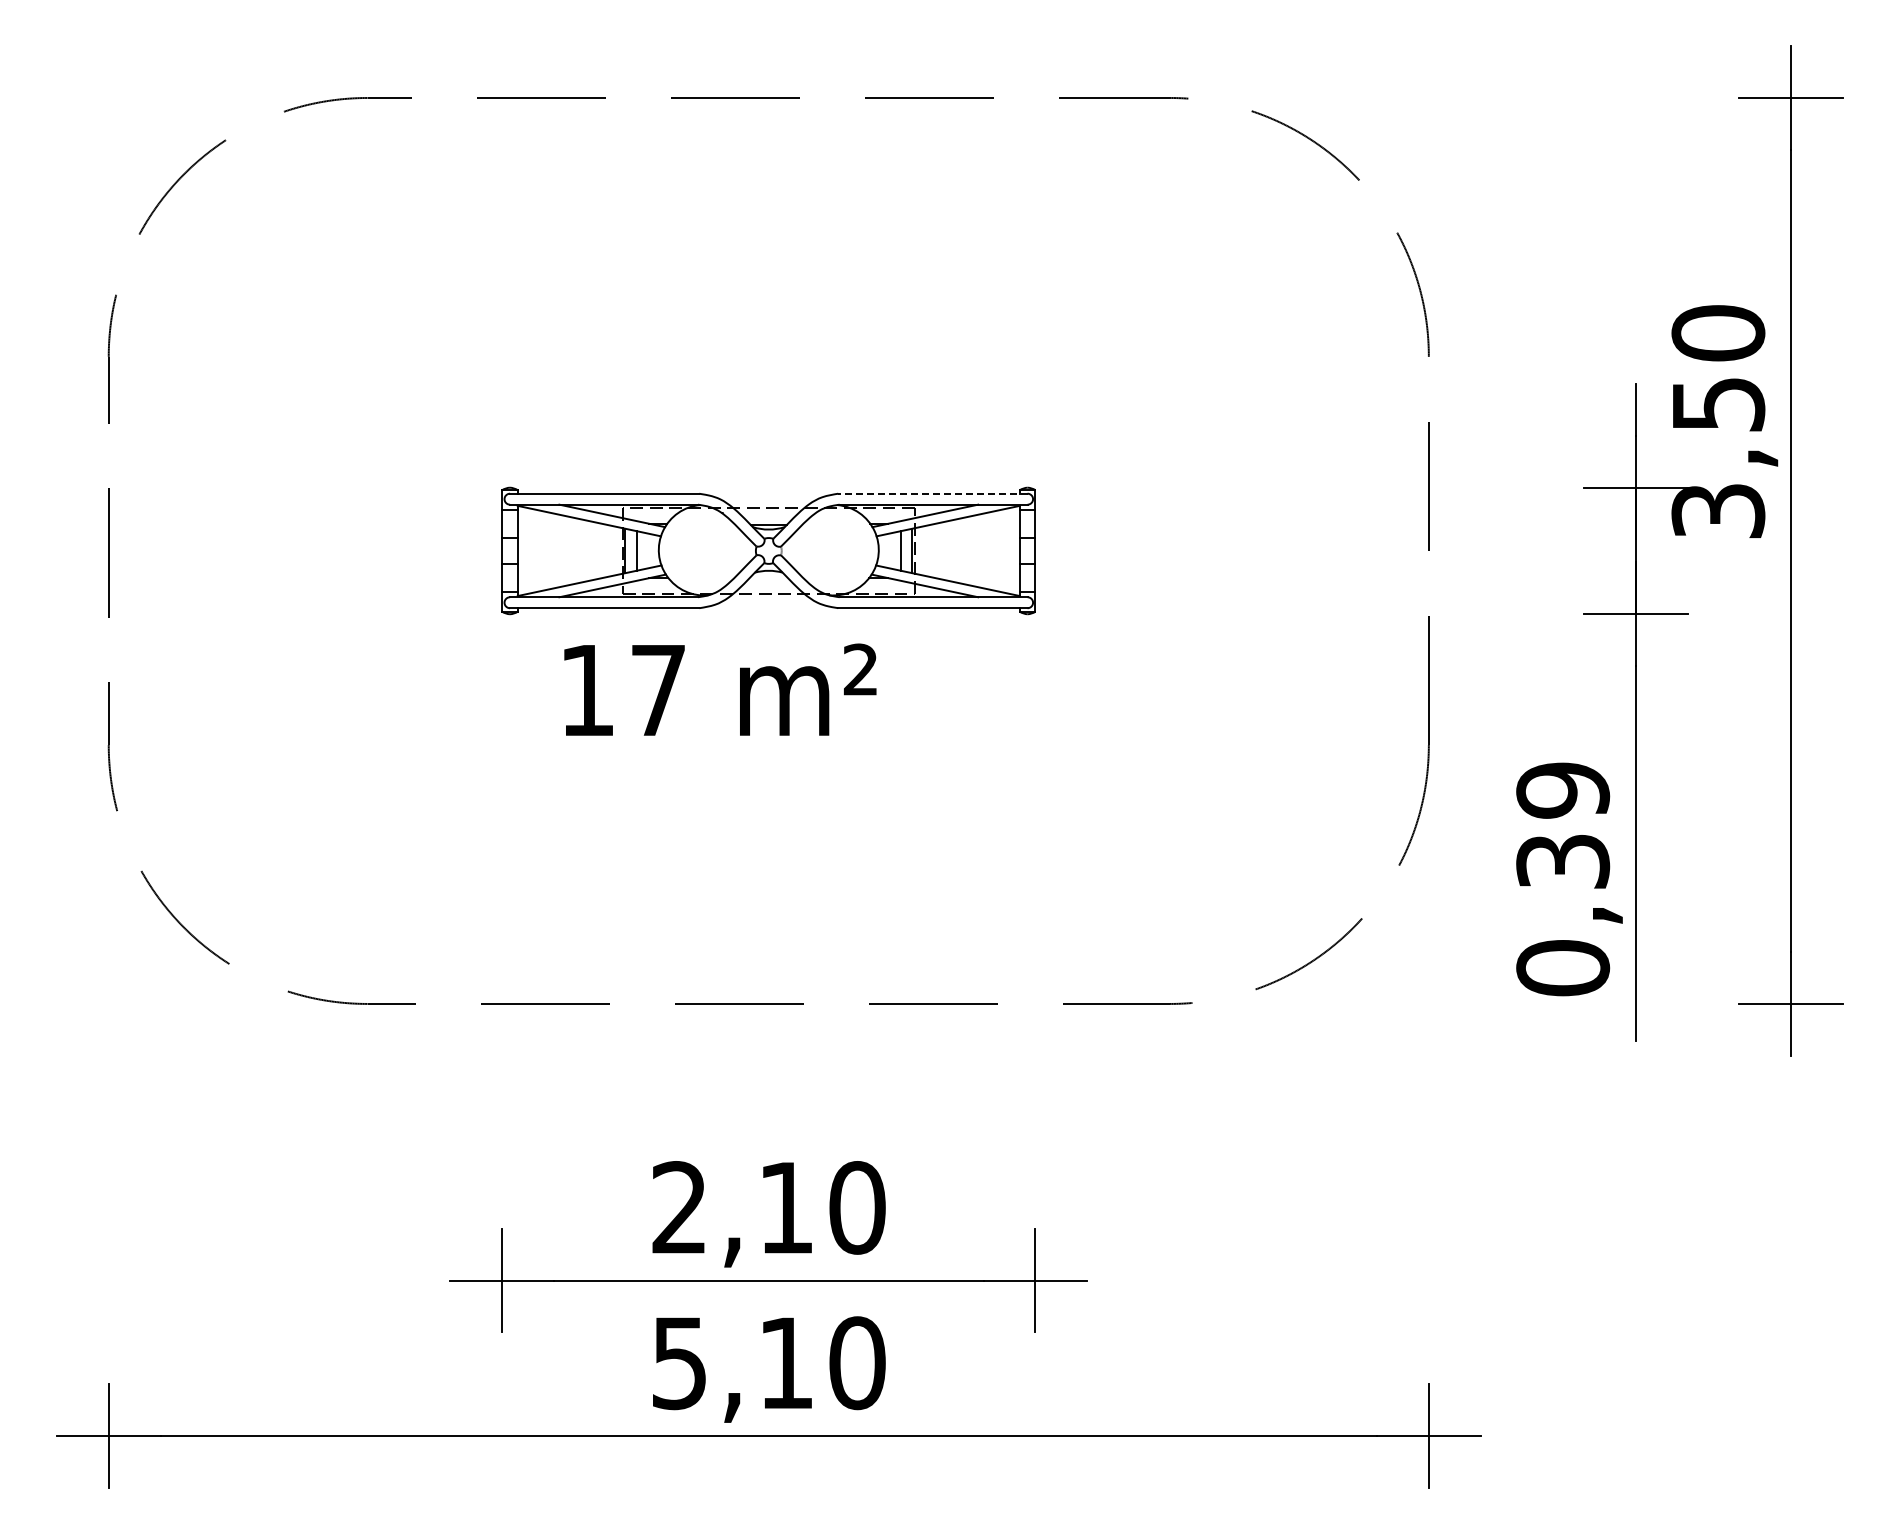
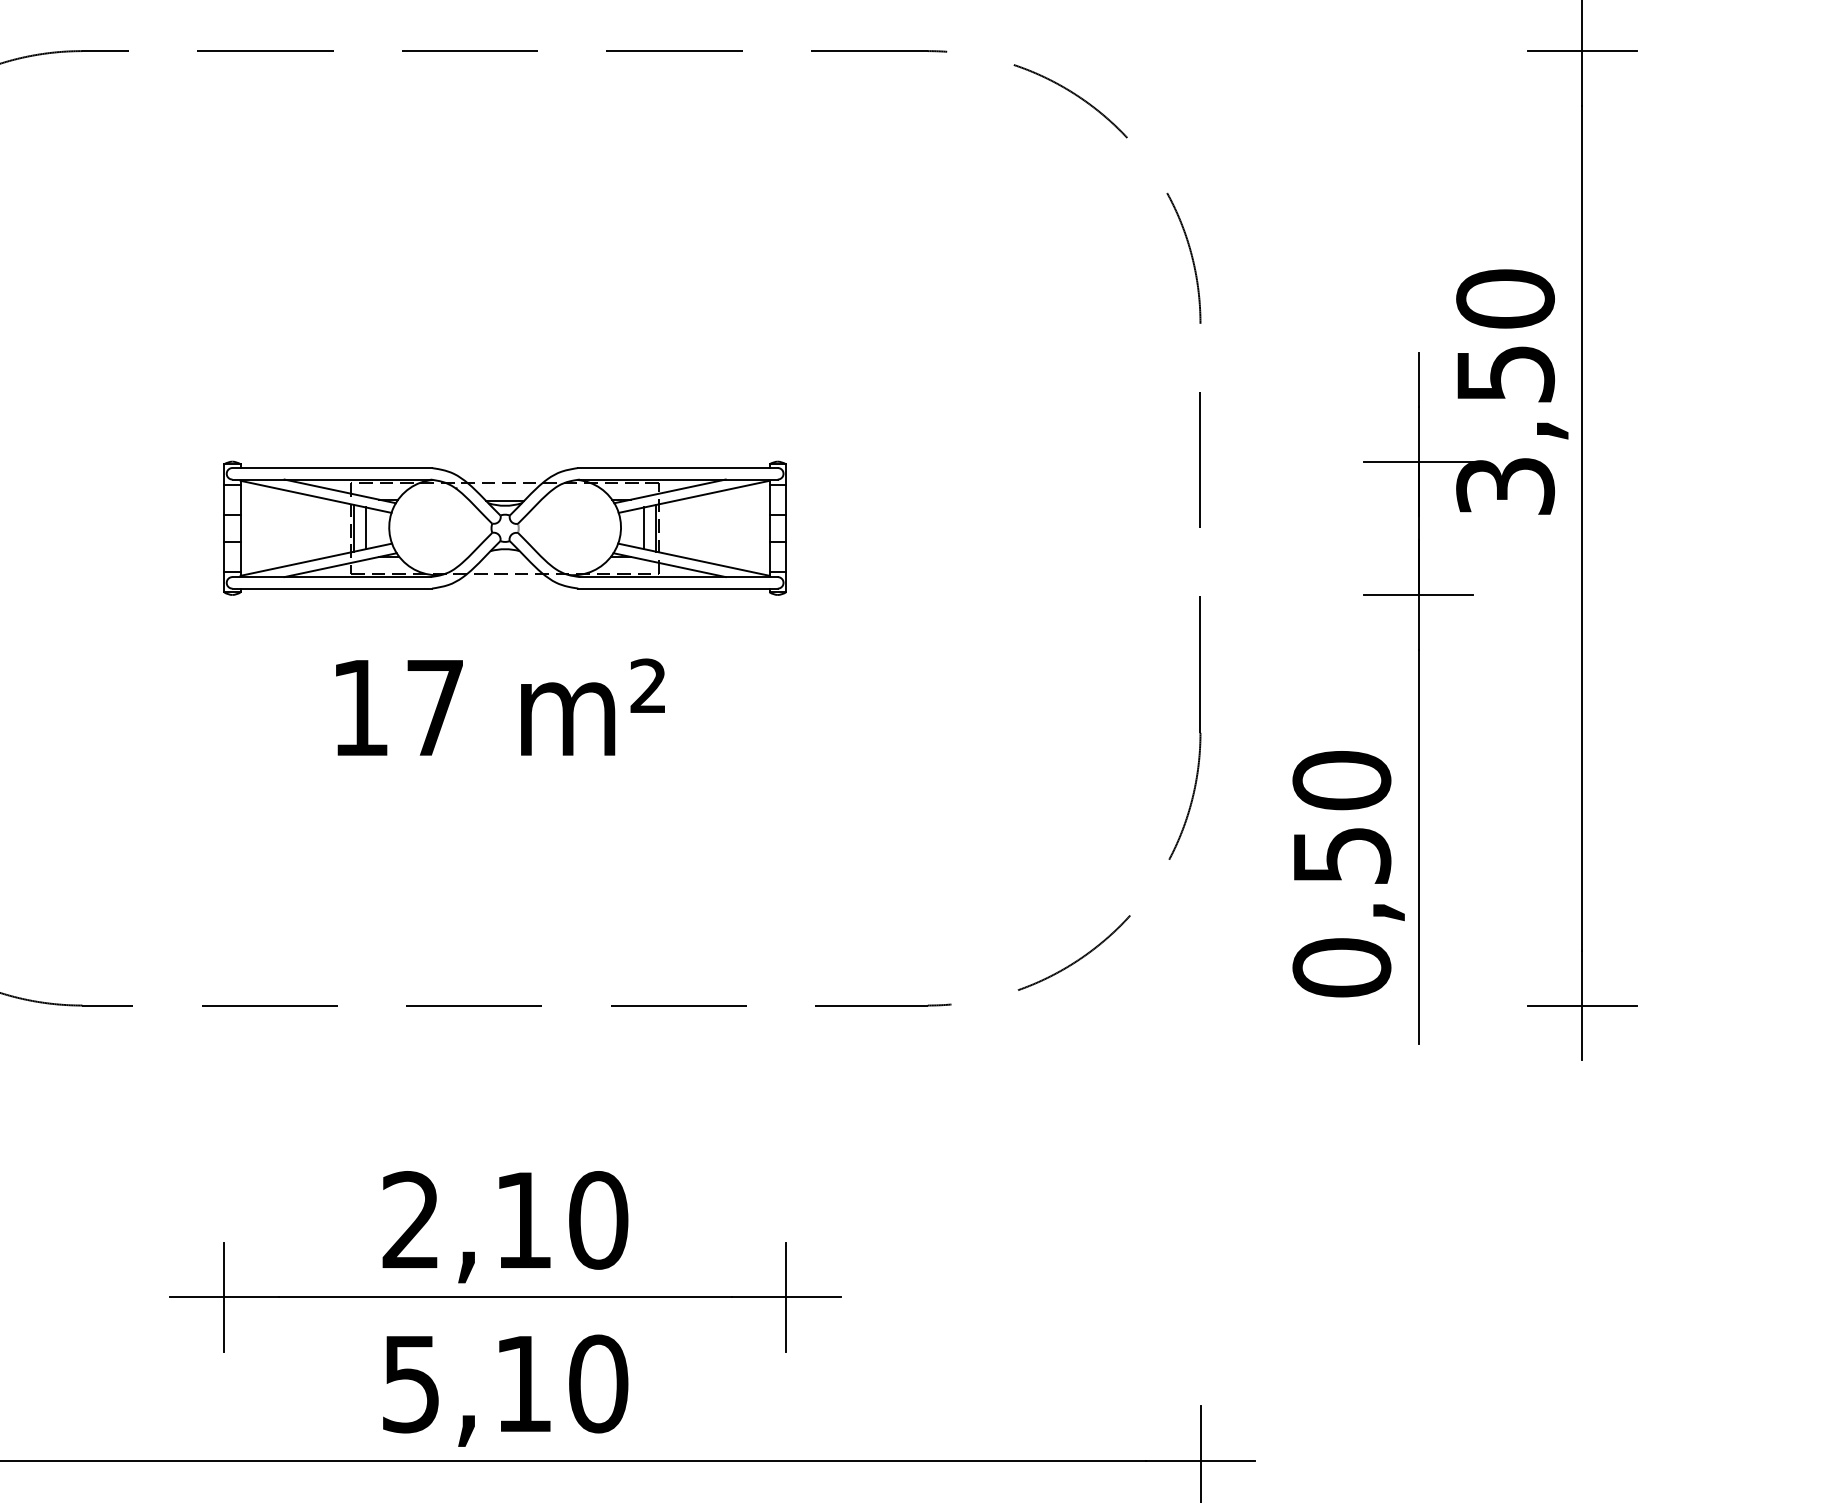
line: (932, 493) -> (677, 467), dashed -> solid
text: (720, 689) -> (500, 706), moved
text: (1563, 825) -> (1342, 817), 0,39 -> 0,50

